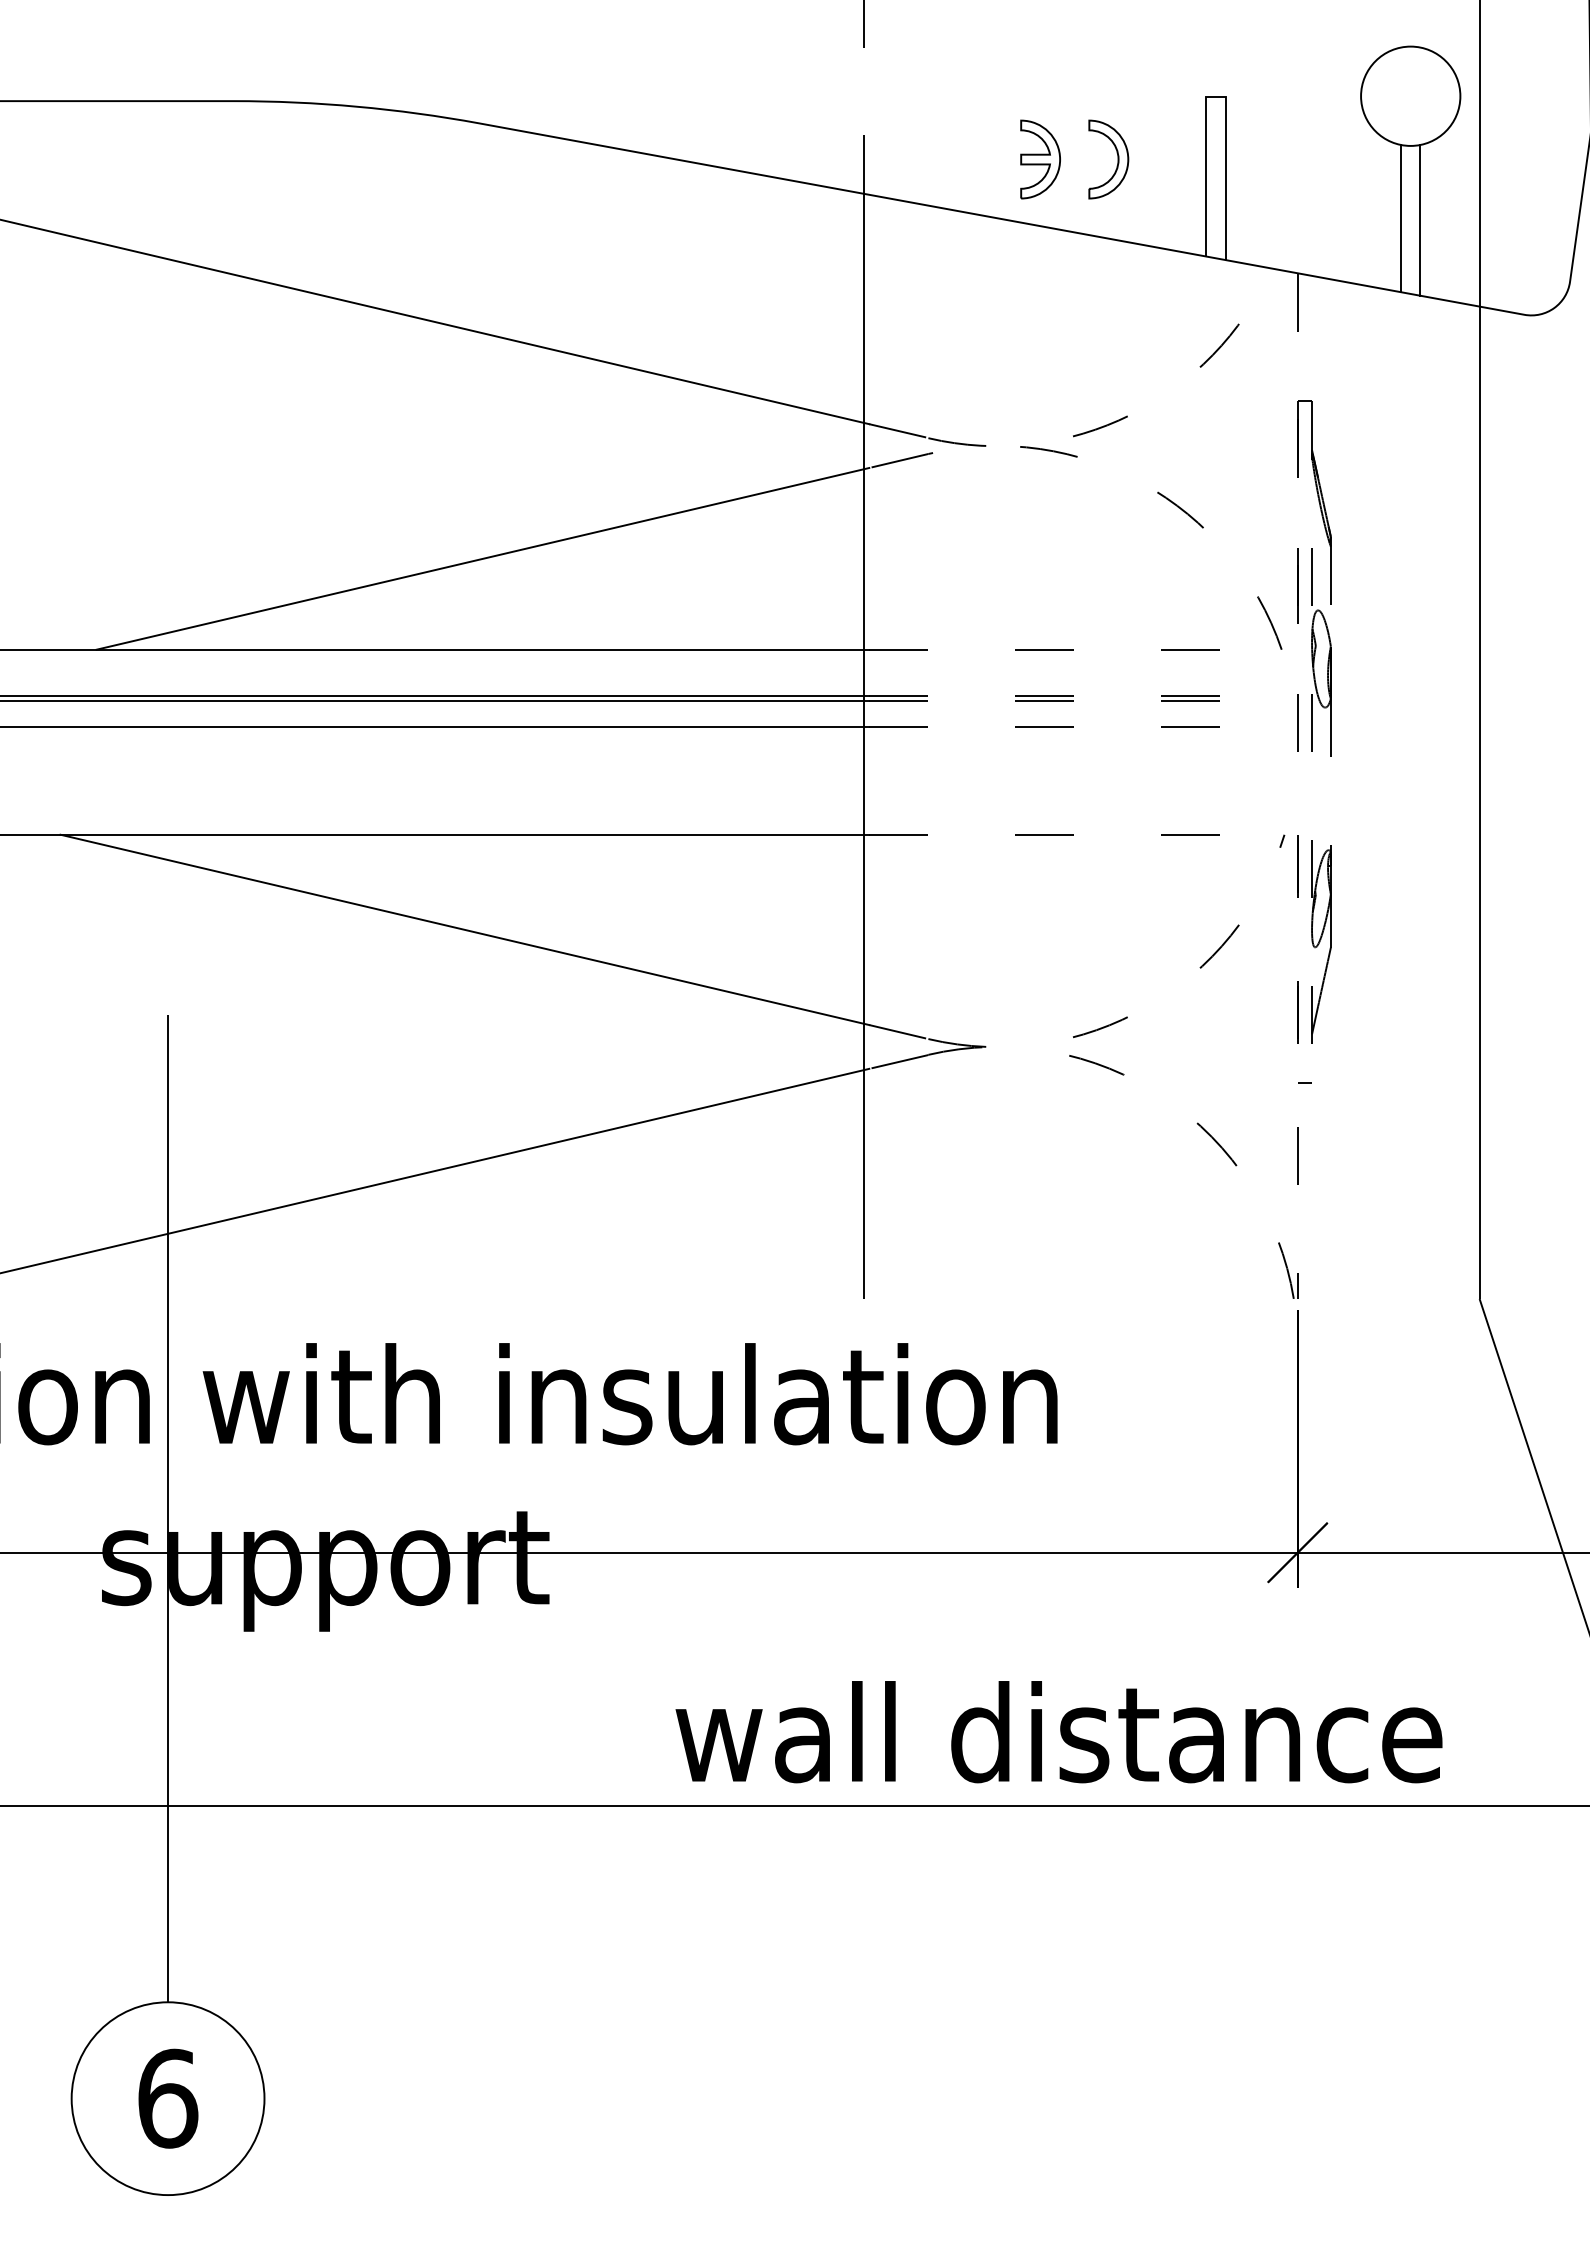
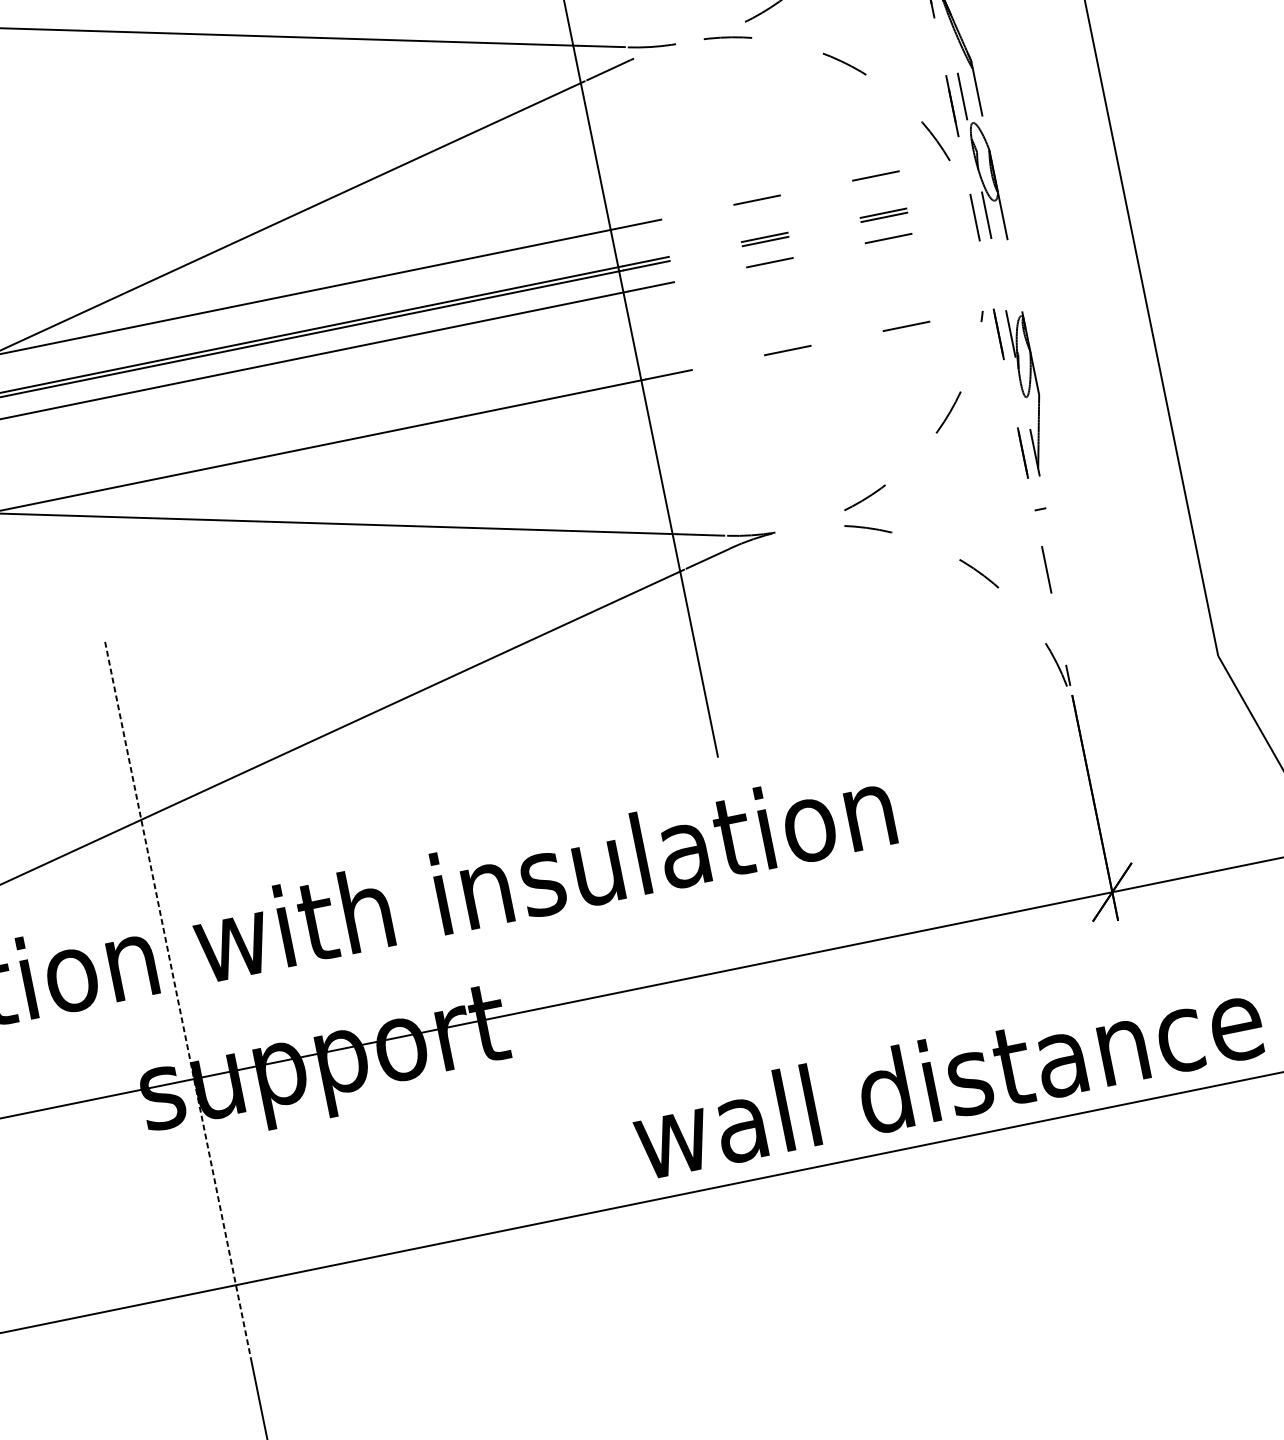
line: (168, 1456) -> (178, 1000), solid -> dashed

